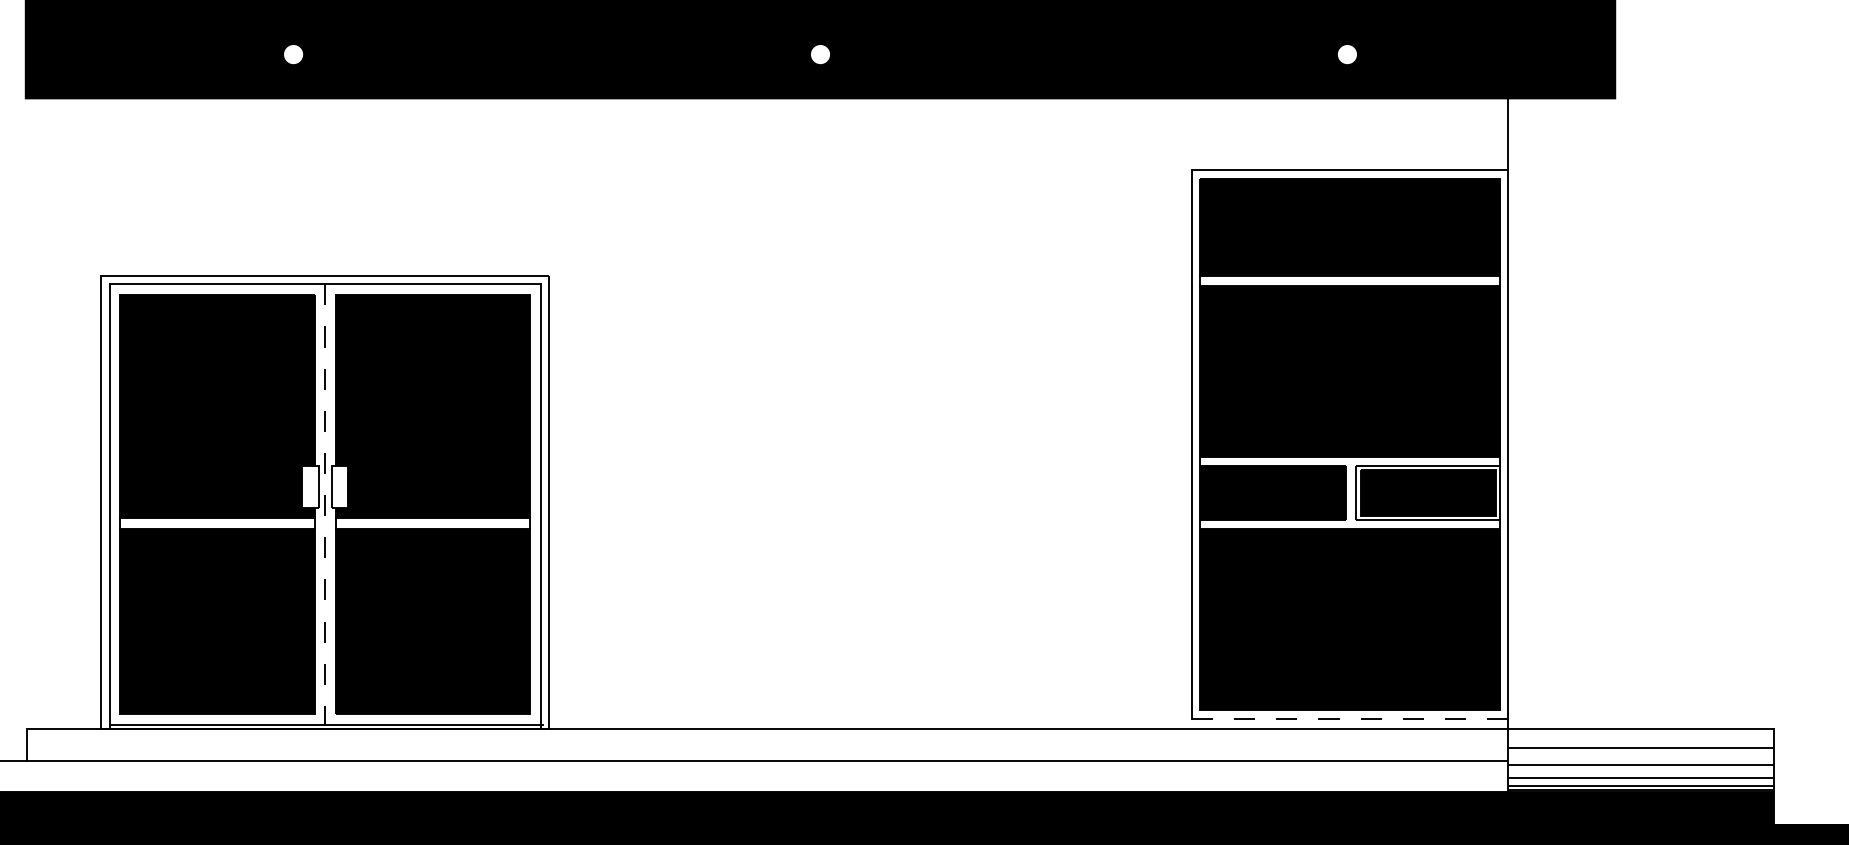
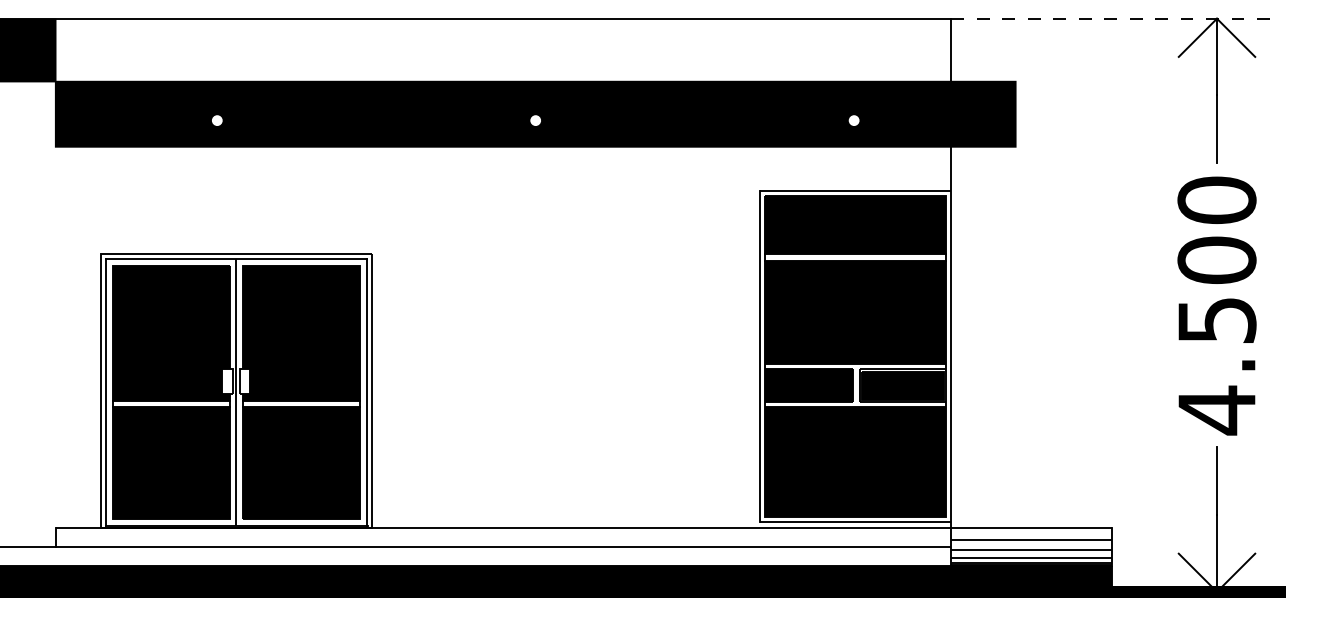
line: (325, 506) -> (236, 393), dashed -> solid
line: (1349, 717) -> (855, 521), dashed -> solid

